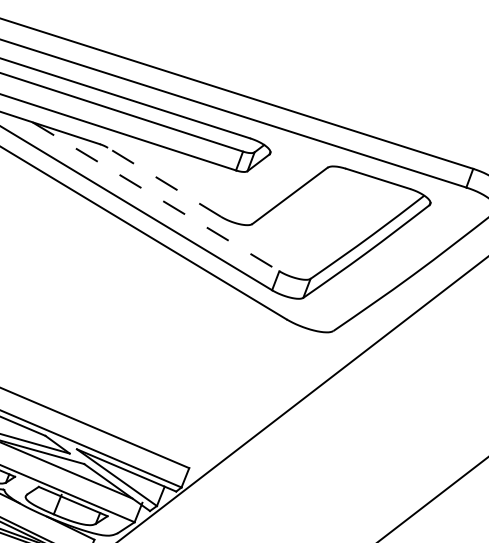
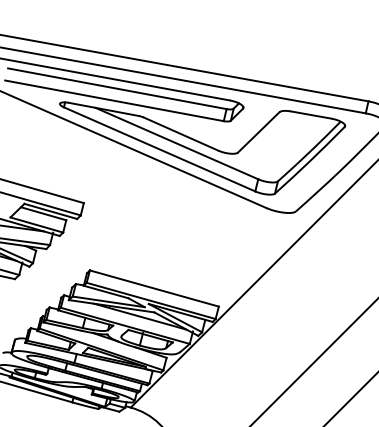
line: (165, 183) -> (181, 134), dashed -> solid
line: (155, 196) -> (176, 143), dashed -> solid

